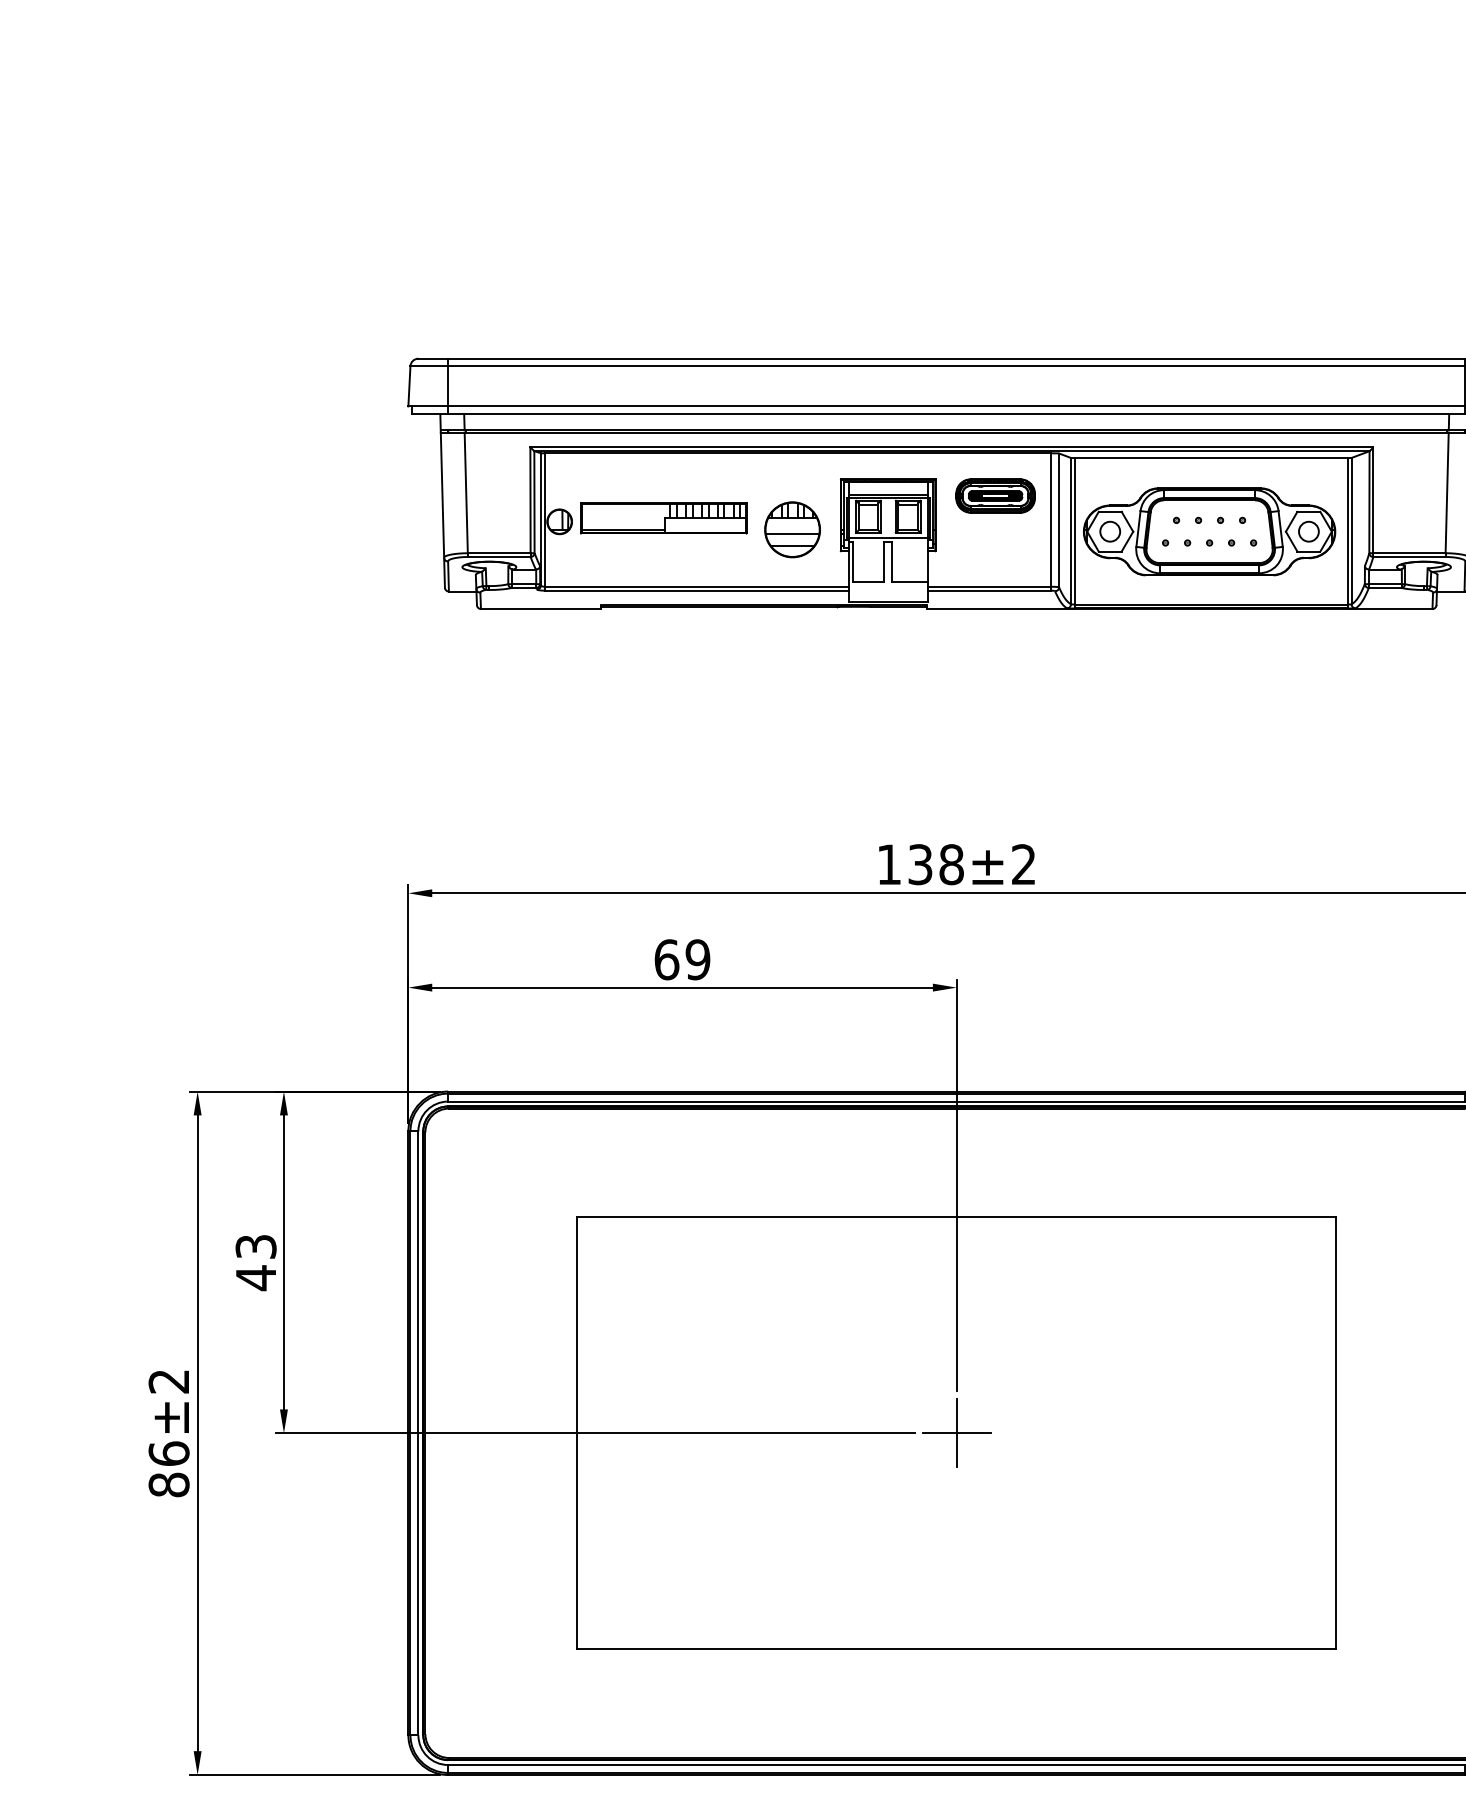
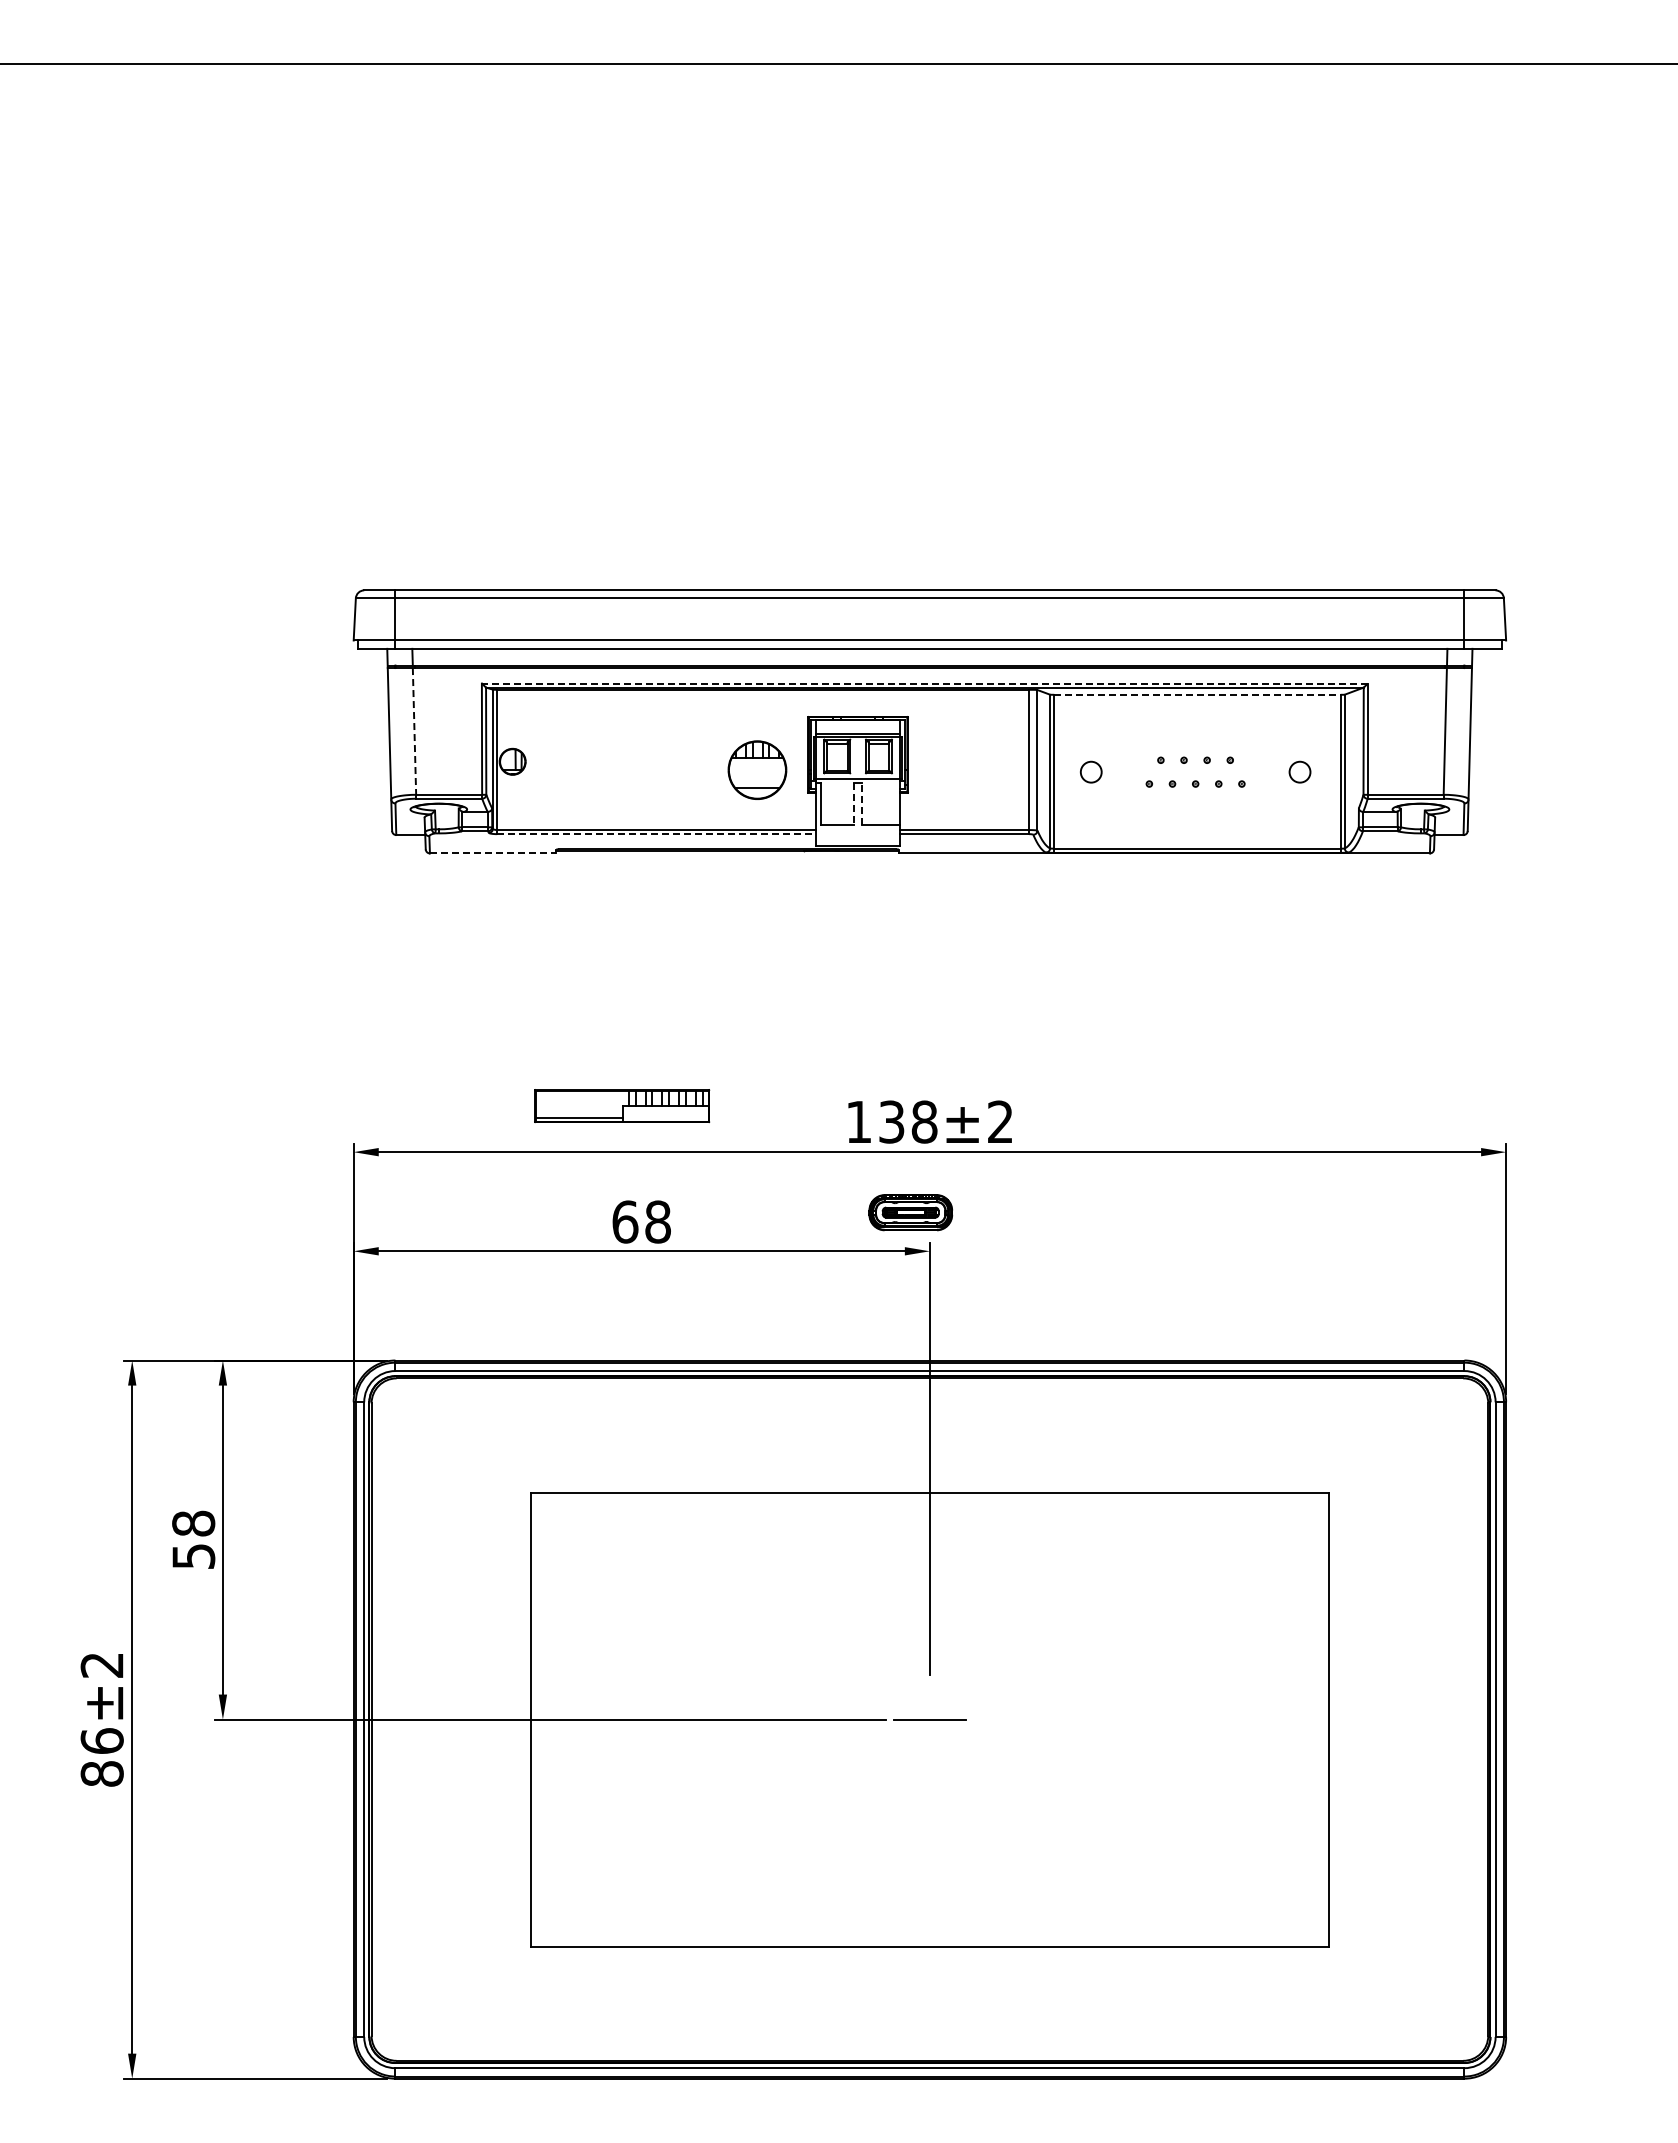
line: (951, 447) -> (924, 683), solid -> dashed
line: (1211, 457) -> (1197, 694), solid -> dashed
line: (466, 492) -> (414, 731), solid -> dashed
part: (995, 495) -> (910, 1212), moved
part: (664, 517) -> (622, 1105), moved
part: (1209, 531) -> (1195, 771), removed
line: (792, 533) -> (757, 774), removed
line: (883, 561) -> (853, 803), solid -> dashed
line: (892, 561) -> (862, 803), solid -> dashed
line: (696, 591) -> (656, 834), solid -> dashed
line: (541, 609) -> (493, 853), solid -> dashed
text: (697, 959) -> (657, 1221), 69 -> 68
text: (255, 1262) -> (193, 1540), 43 -> 58
line: (956, 1433) -> (929, 1719), removed

